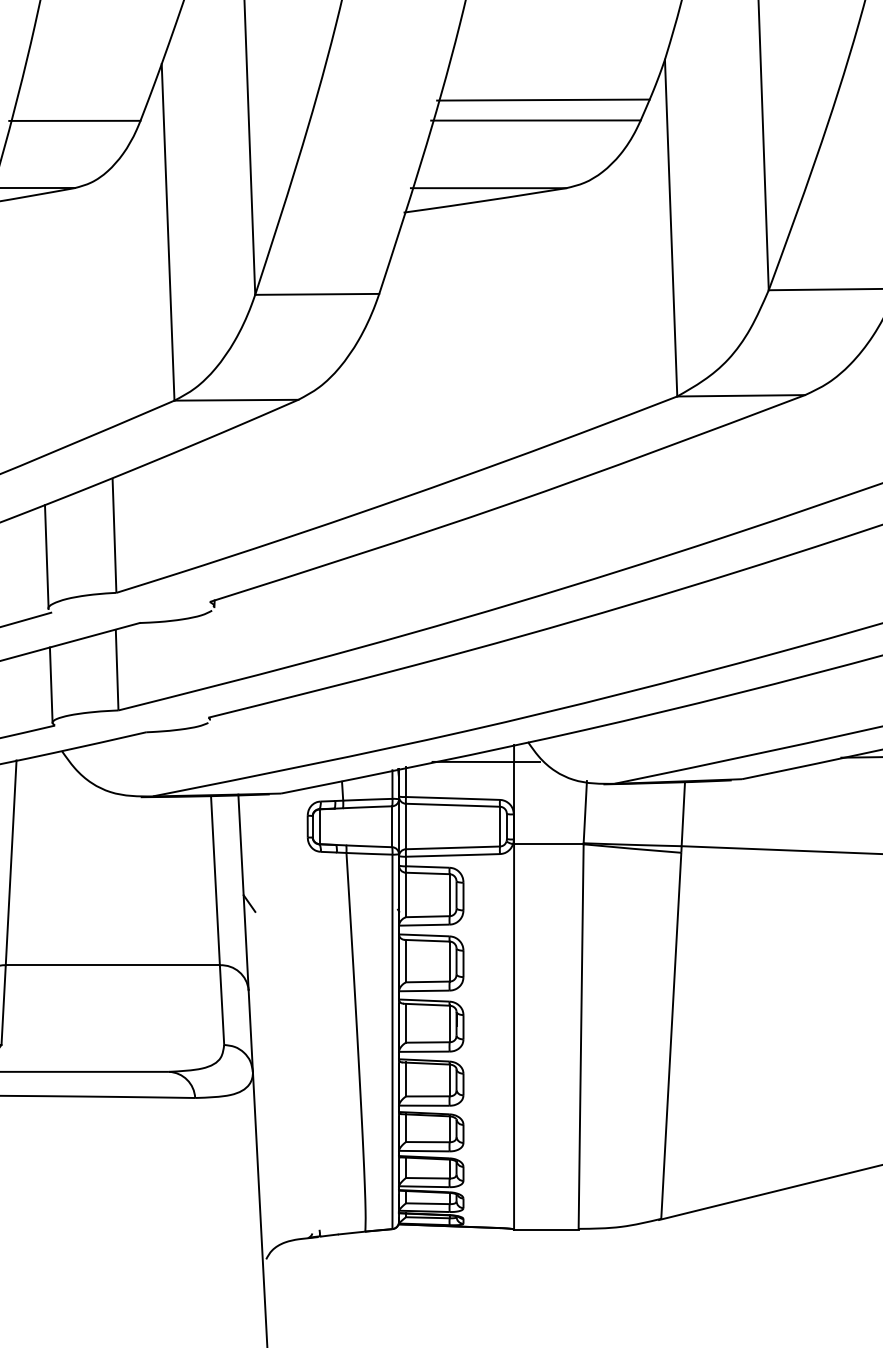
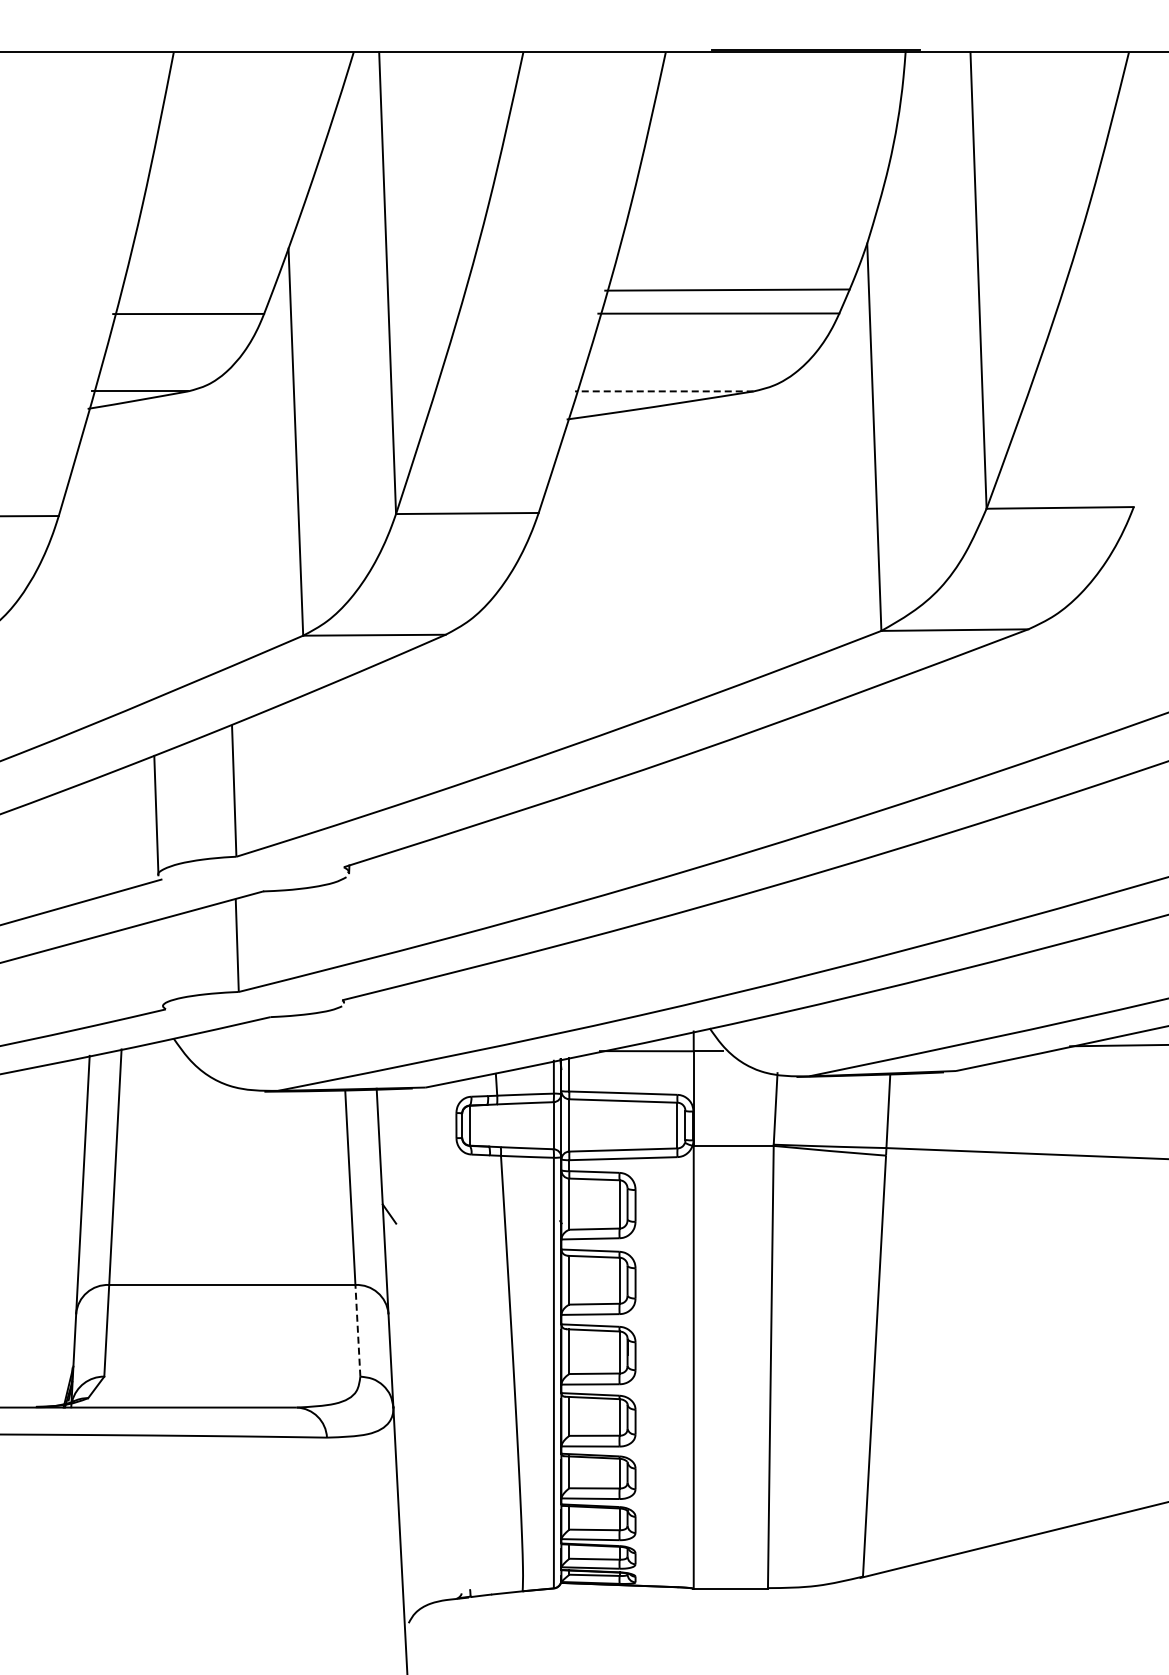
line: (487, 188) -> (663, 391), solid -> dashed
line: (51, 684) -> (161, 962), removed
line: (221, 1004) -> (357, 1330), solid -> dashed

